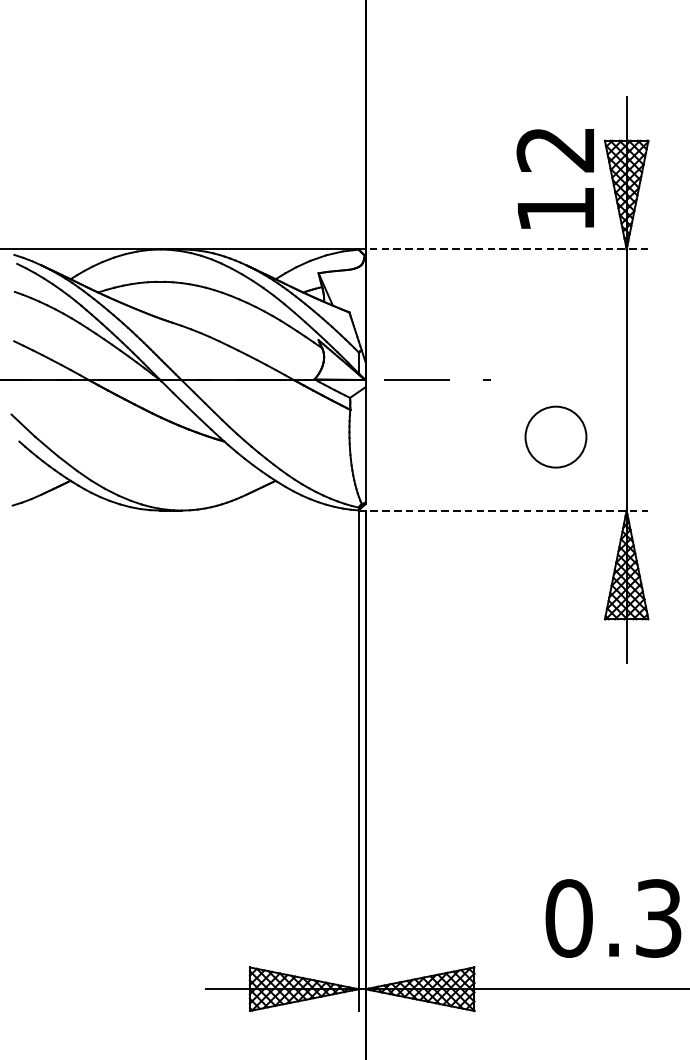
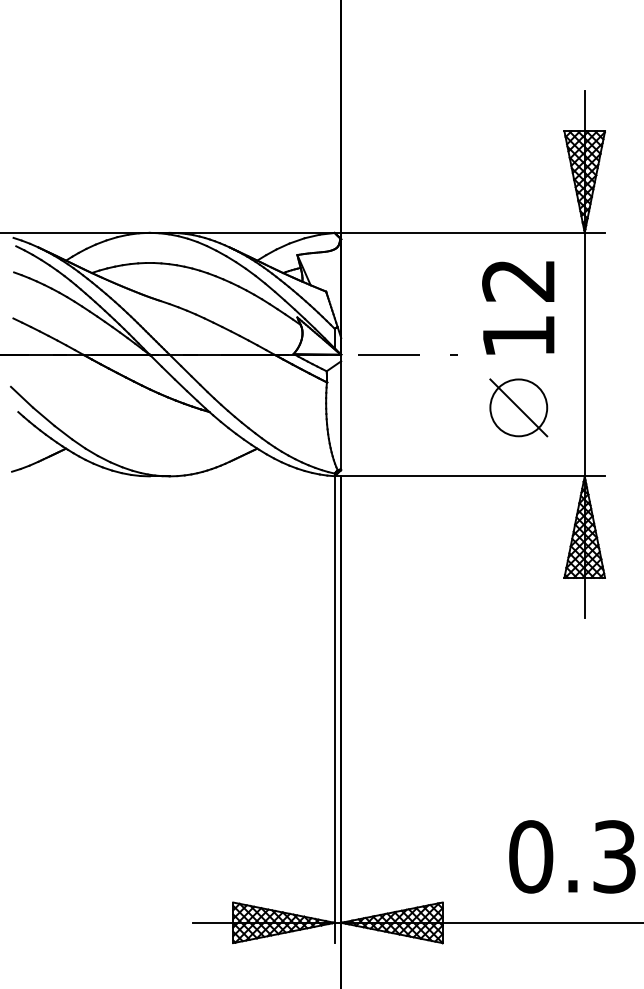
text: (555, 178) -> (518, 307), moved
line: (503, 249) -> (469, 232), dashed -> solid
line: (555, 436) -> (518, 407), added
line: (504, 510) -> (470, 476), dashed -> solid

